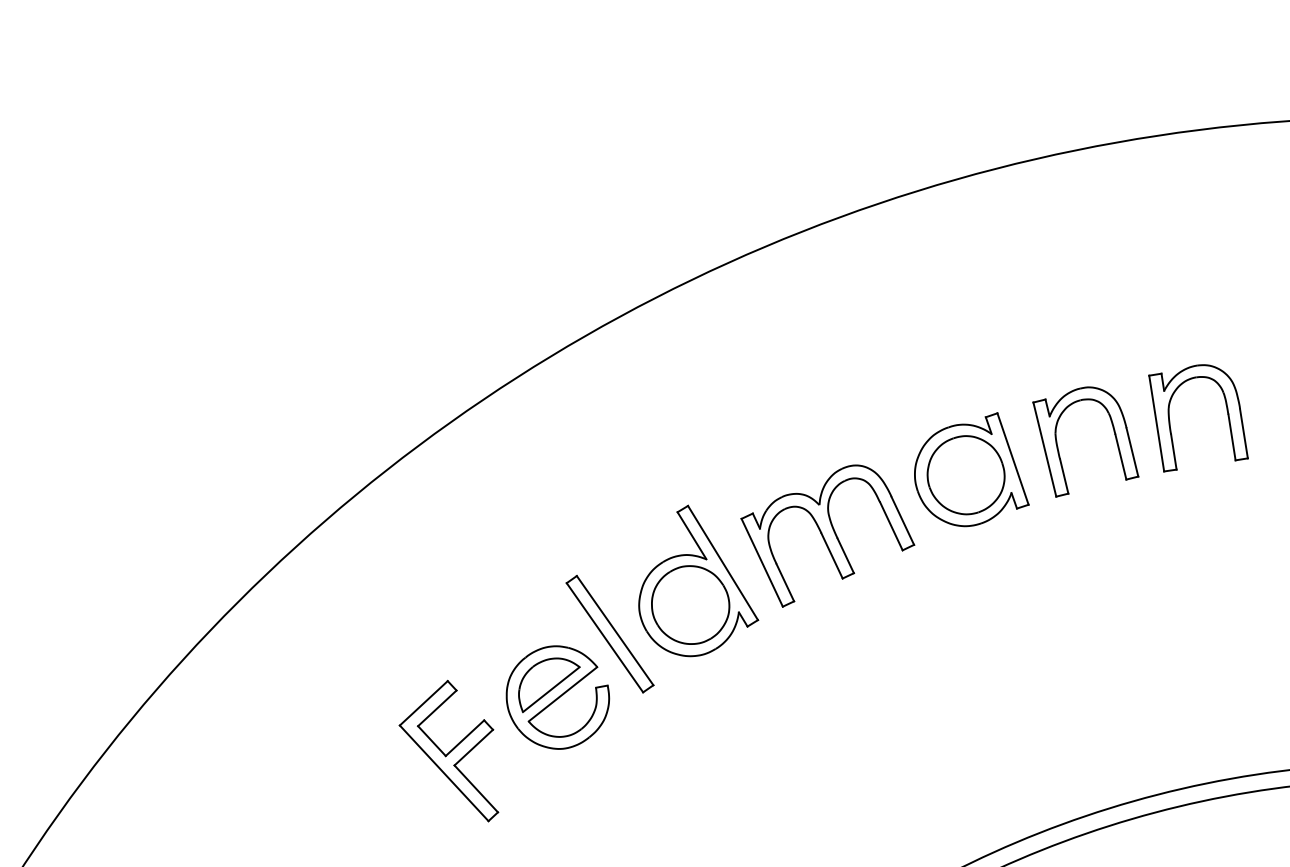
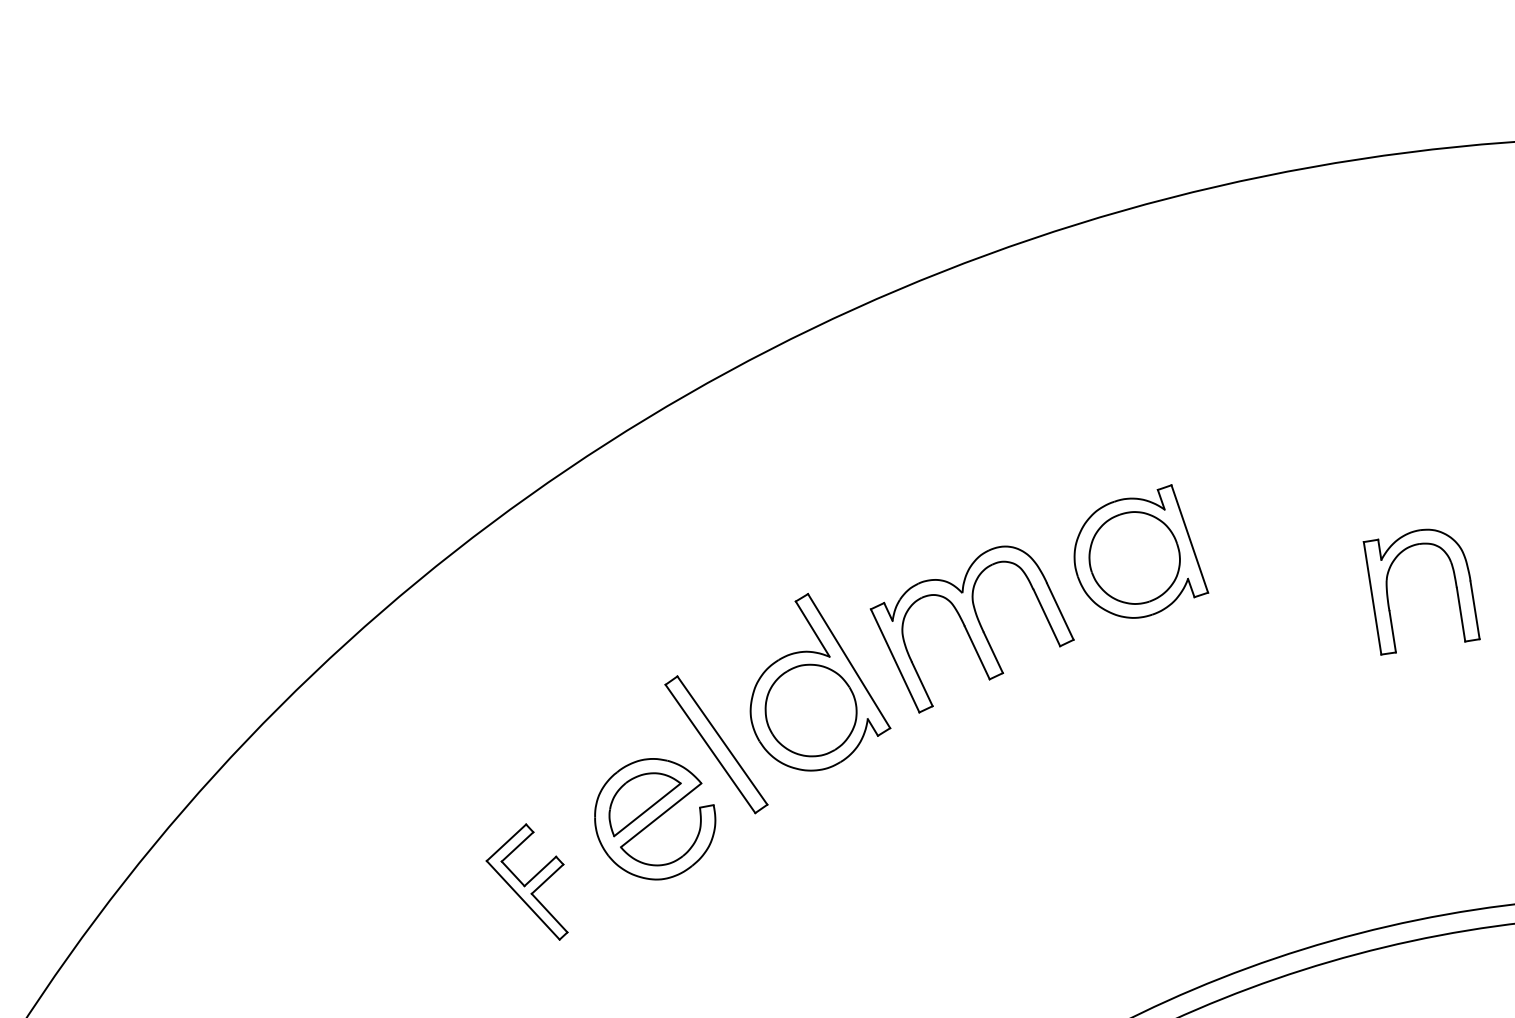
part: (1170, 420) -> (1388, 594), moved
part: (1058, 448) -> (1243, 526), removed
part: (448, 750) -> (526, 881), size x0.7

